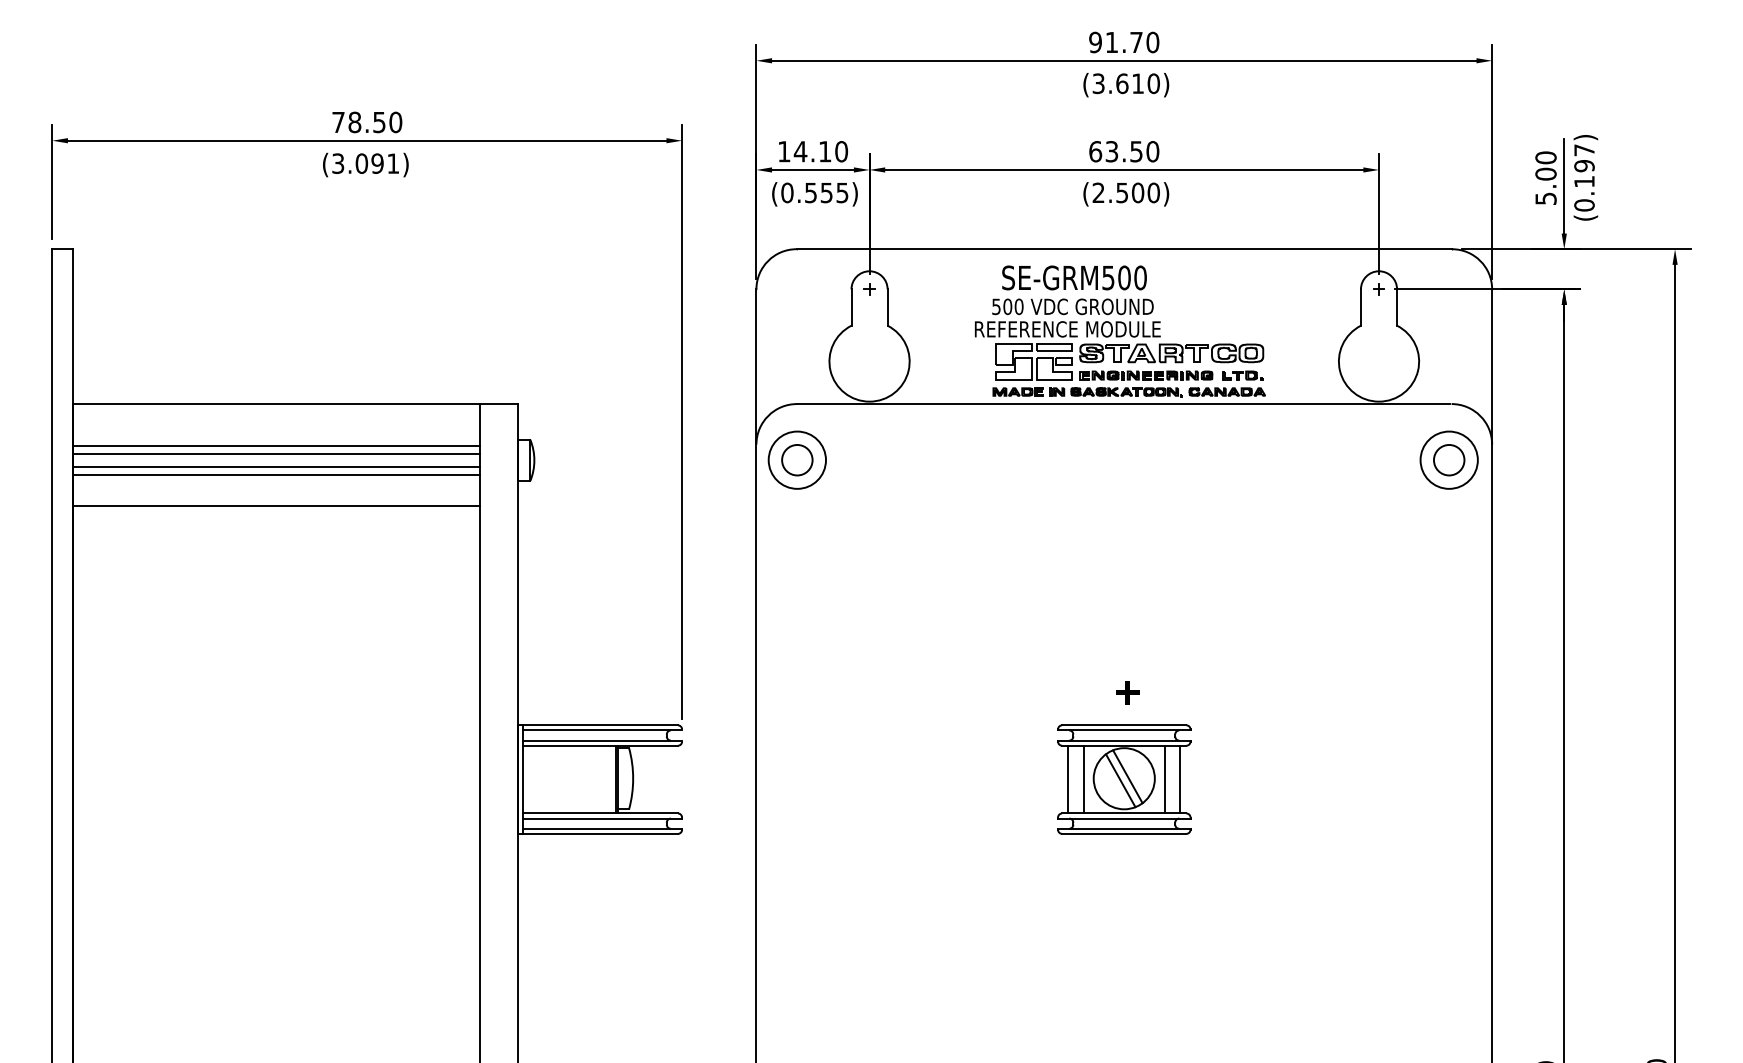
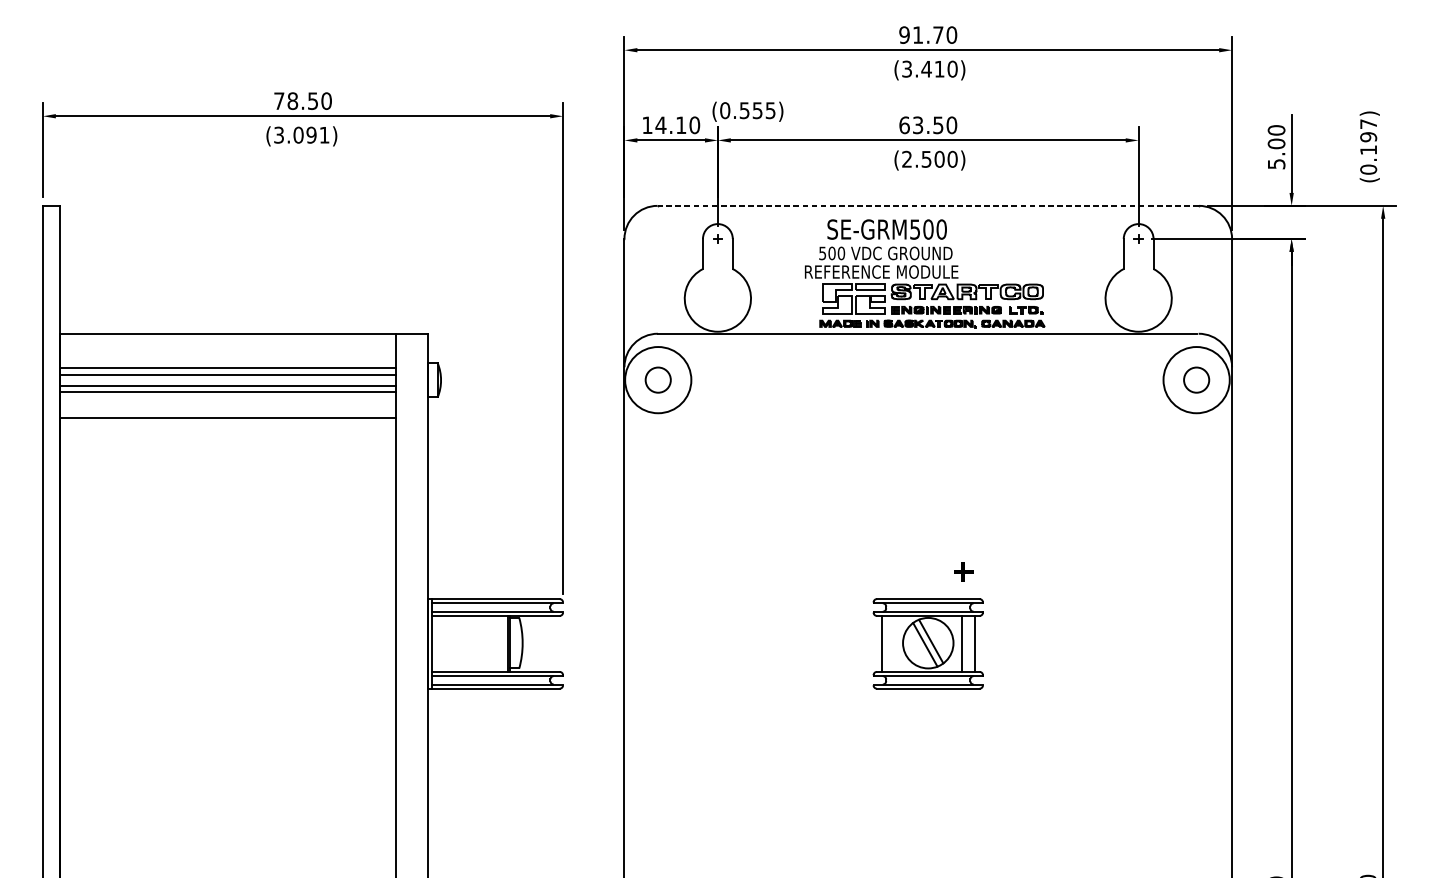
text: (1121, 83) -> (925, 68), (3.610) -> (3.410)
text: (1585, 177) -> (1369, 146), moved
text: (814, 194) -> (747, 111), moved
line: (1124, 249) -> (928, 206), solid -> dashed
circle: (796, 459) -> (657, 379), size x1.4
circle: (1448, 459) -> (1196, 379), size x1.4
part: (1127, 692) -> (963, 571), moved
line: (1083, 779) -> (894, 643), removed

